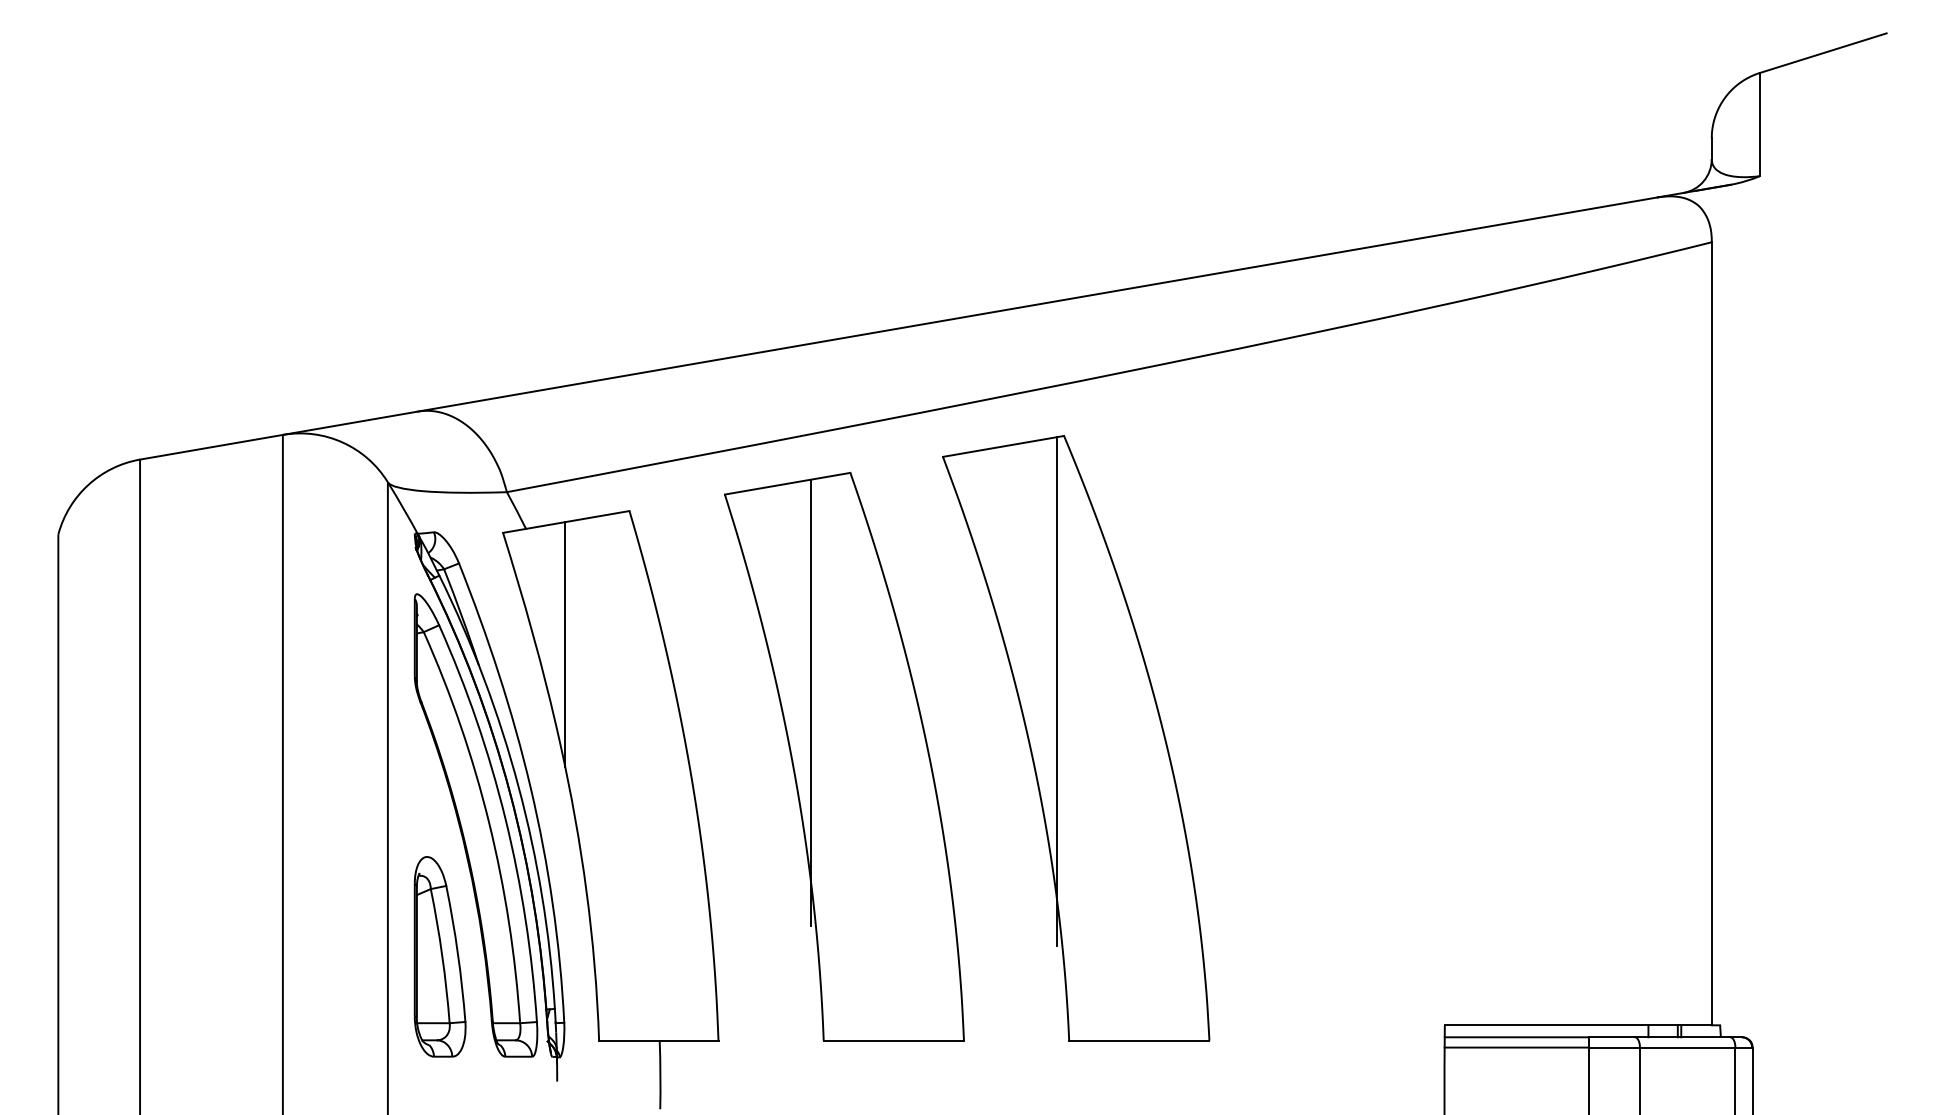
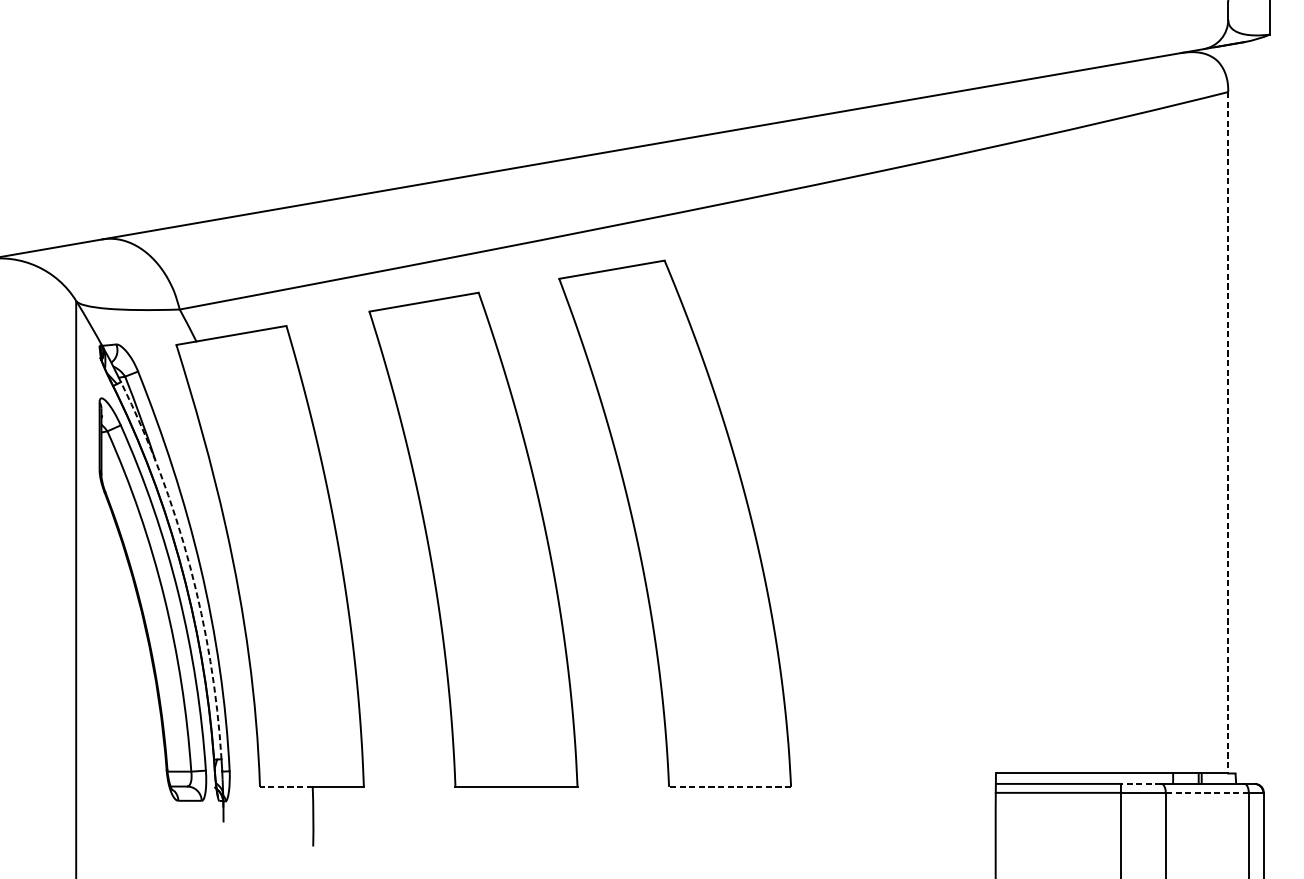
line: (1711, 633) -> (1228, 432), solid -> dashed
line: (565, 644) -> (230, 442), removed
line: (1056, 691) -> (658, 483), removed
line: (811, 702) -> (444, 492), removed
arc: (518, 786) -> (189, 565), solid -> dashed
part: (439, 956) -> (121, 713), removed
line: (1611, 1037) -> (1140, 784), solid -> dashed
line: (628, 1040) -> (285, 786), solid -> dashed
line: (1138, 1040) -> (729, 786), solid -> dashed
line: (1687, 1047) -> (1207, 792), solid -> dashed

